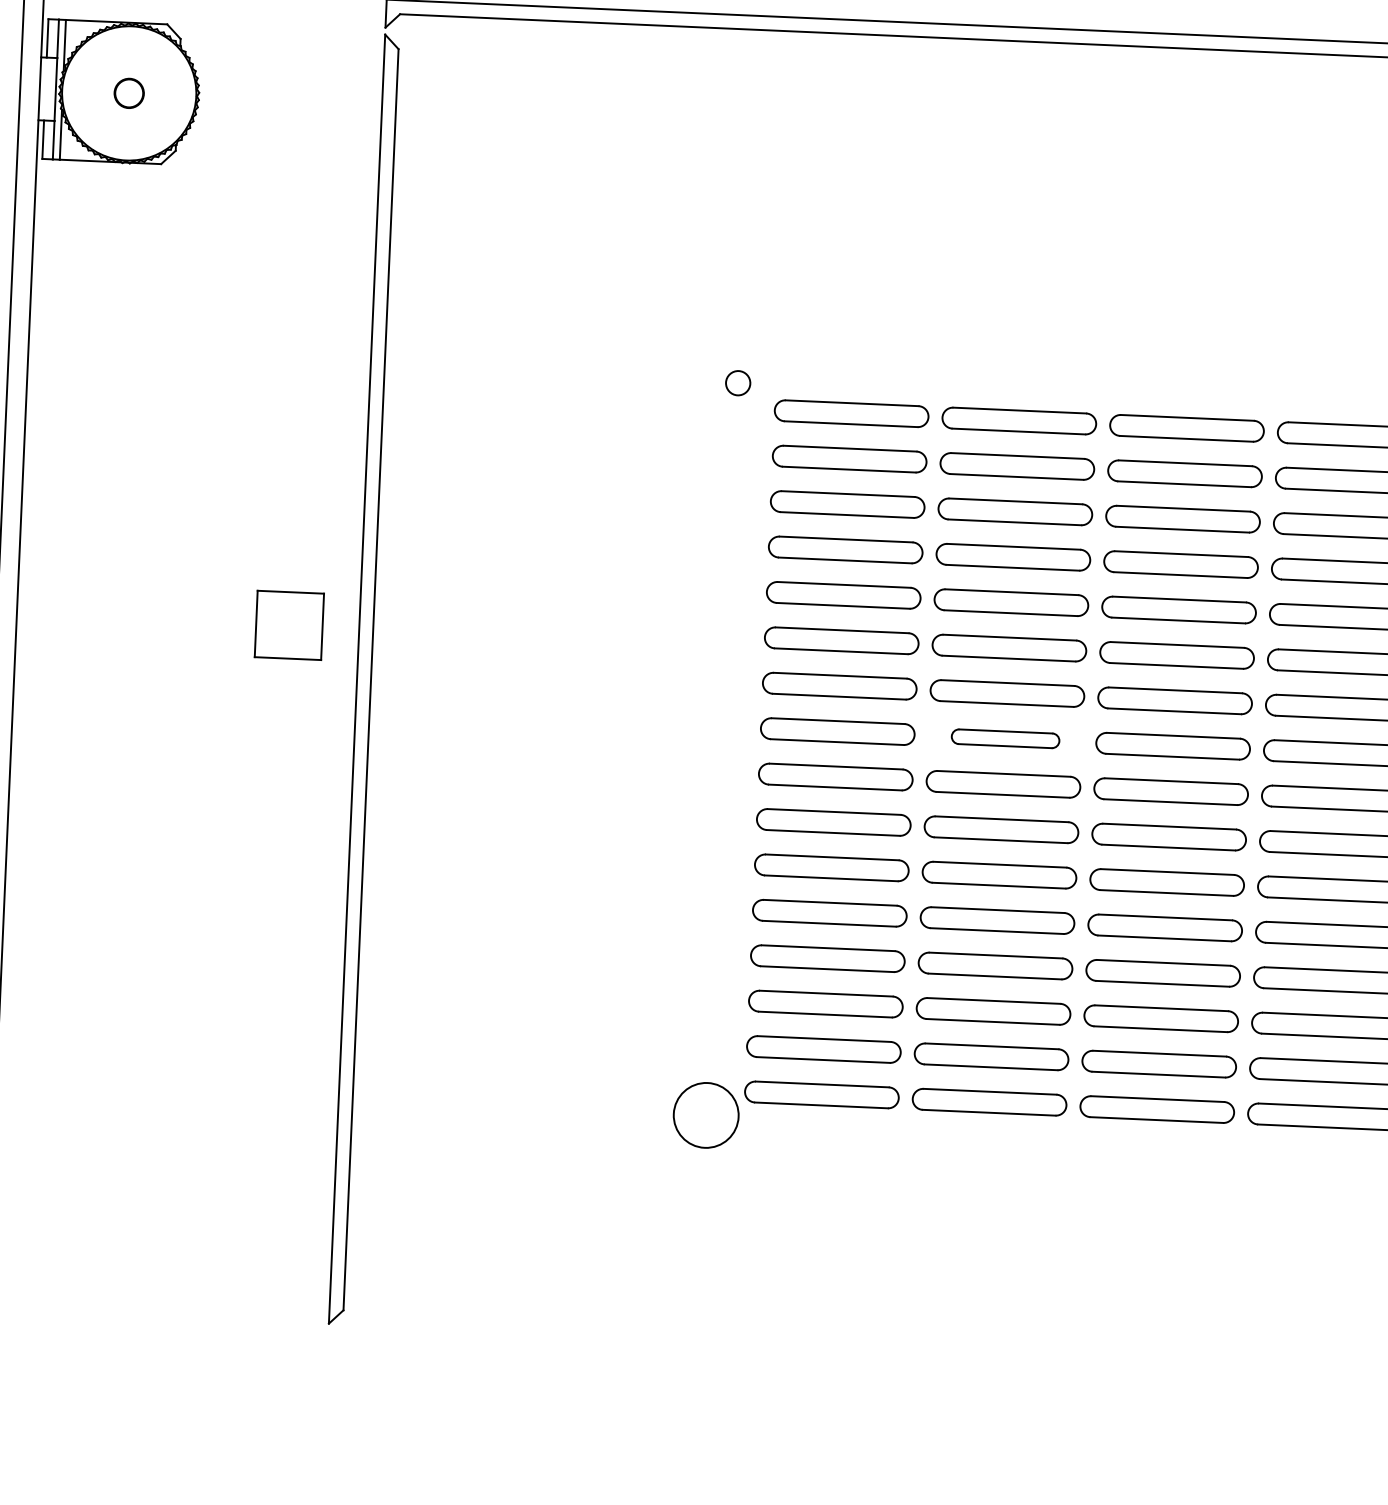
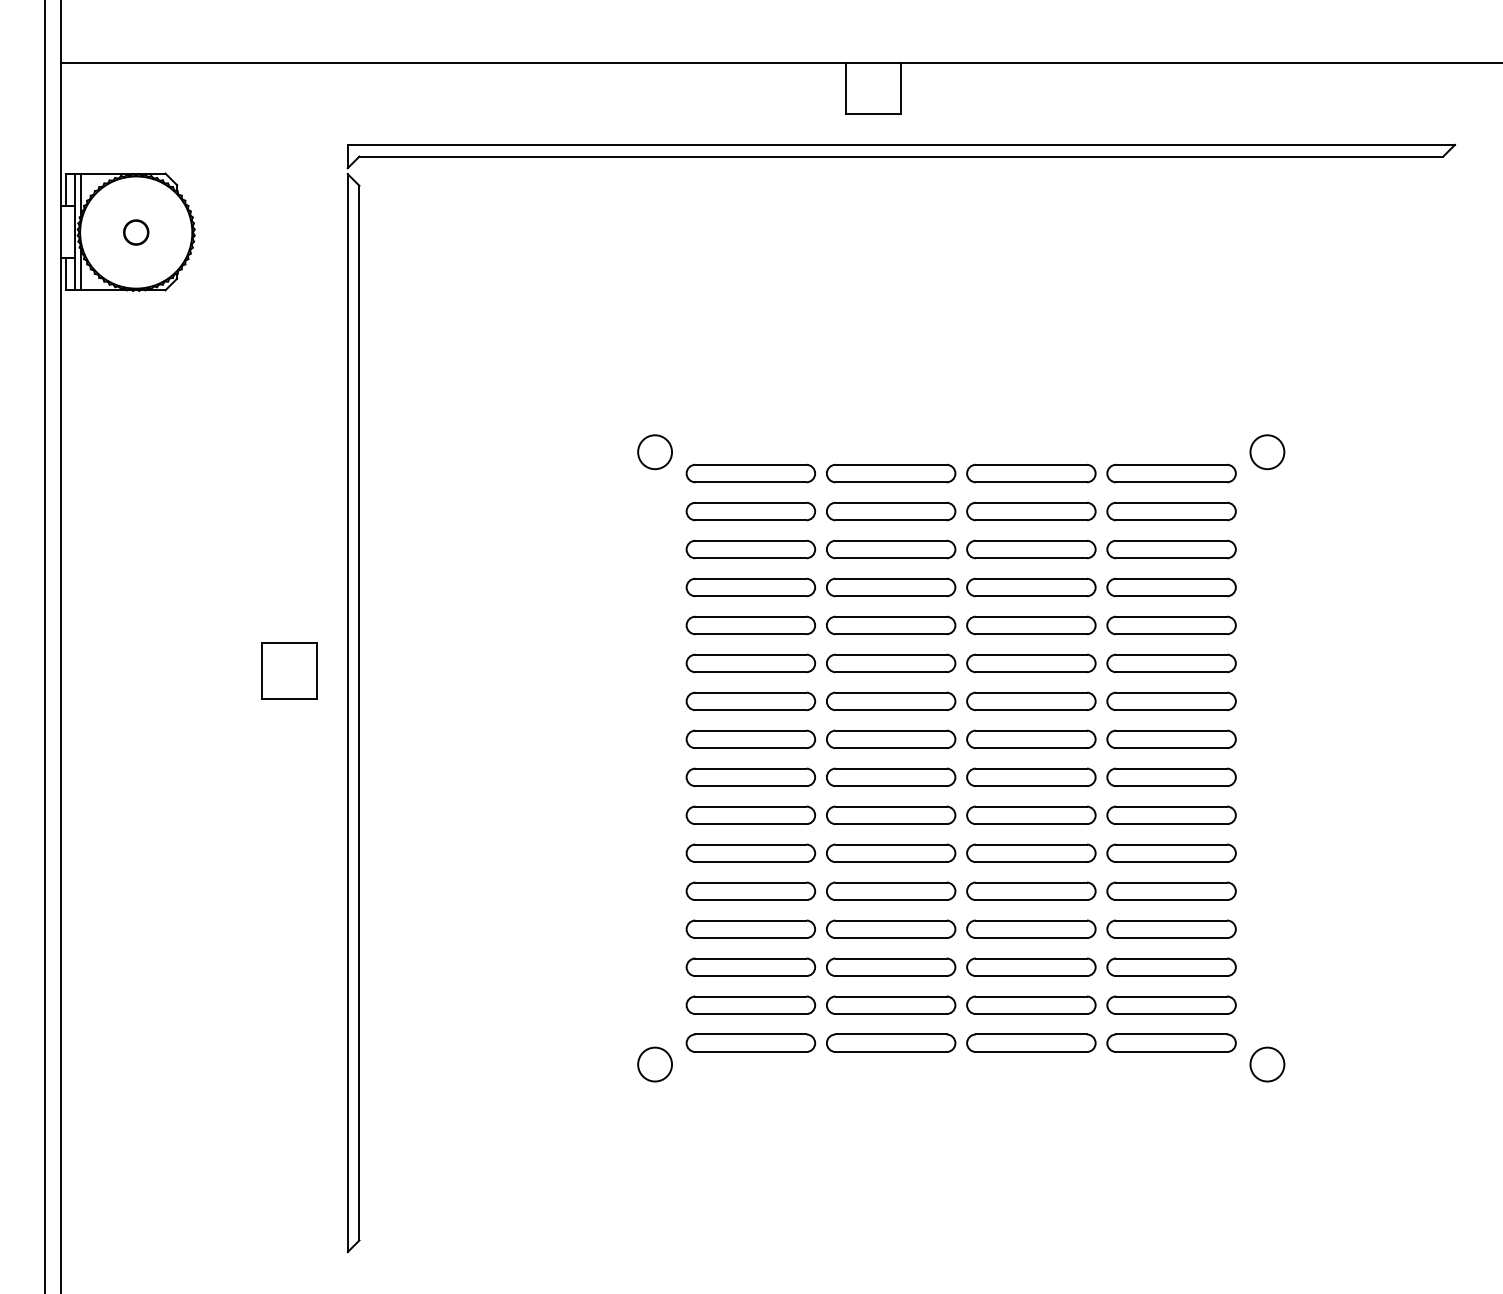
circle: (738, 383) -> (655, 452), size x1.67
part: (1005, 737) -> (891, 738), size x1.43
circle: (706, 1115) -> (655, 1064), size x0.62

